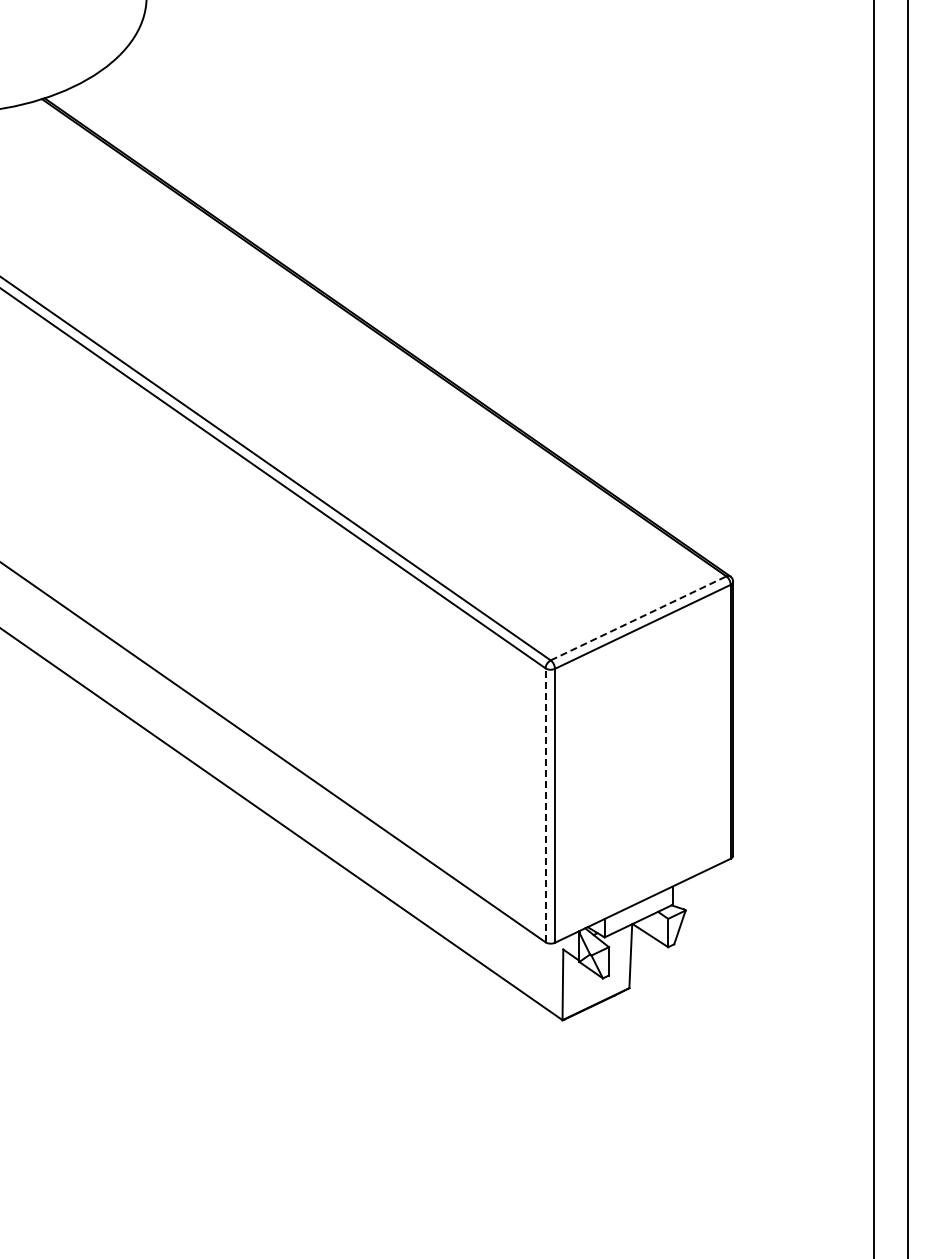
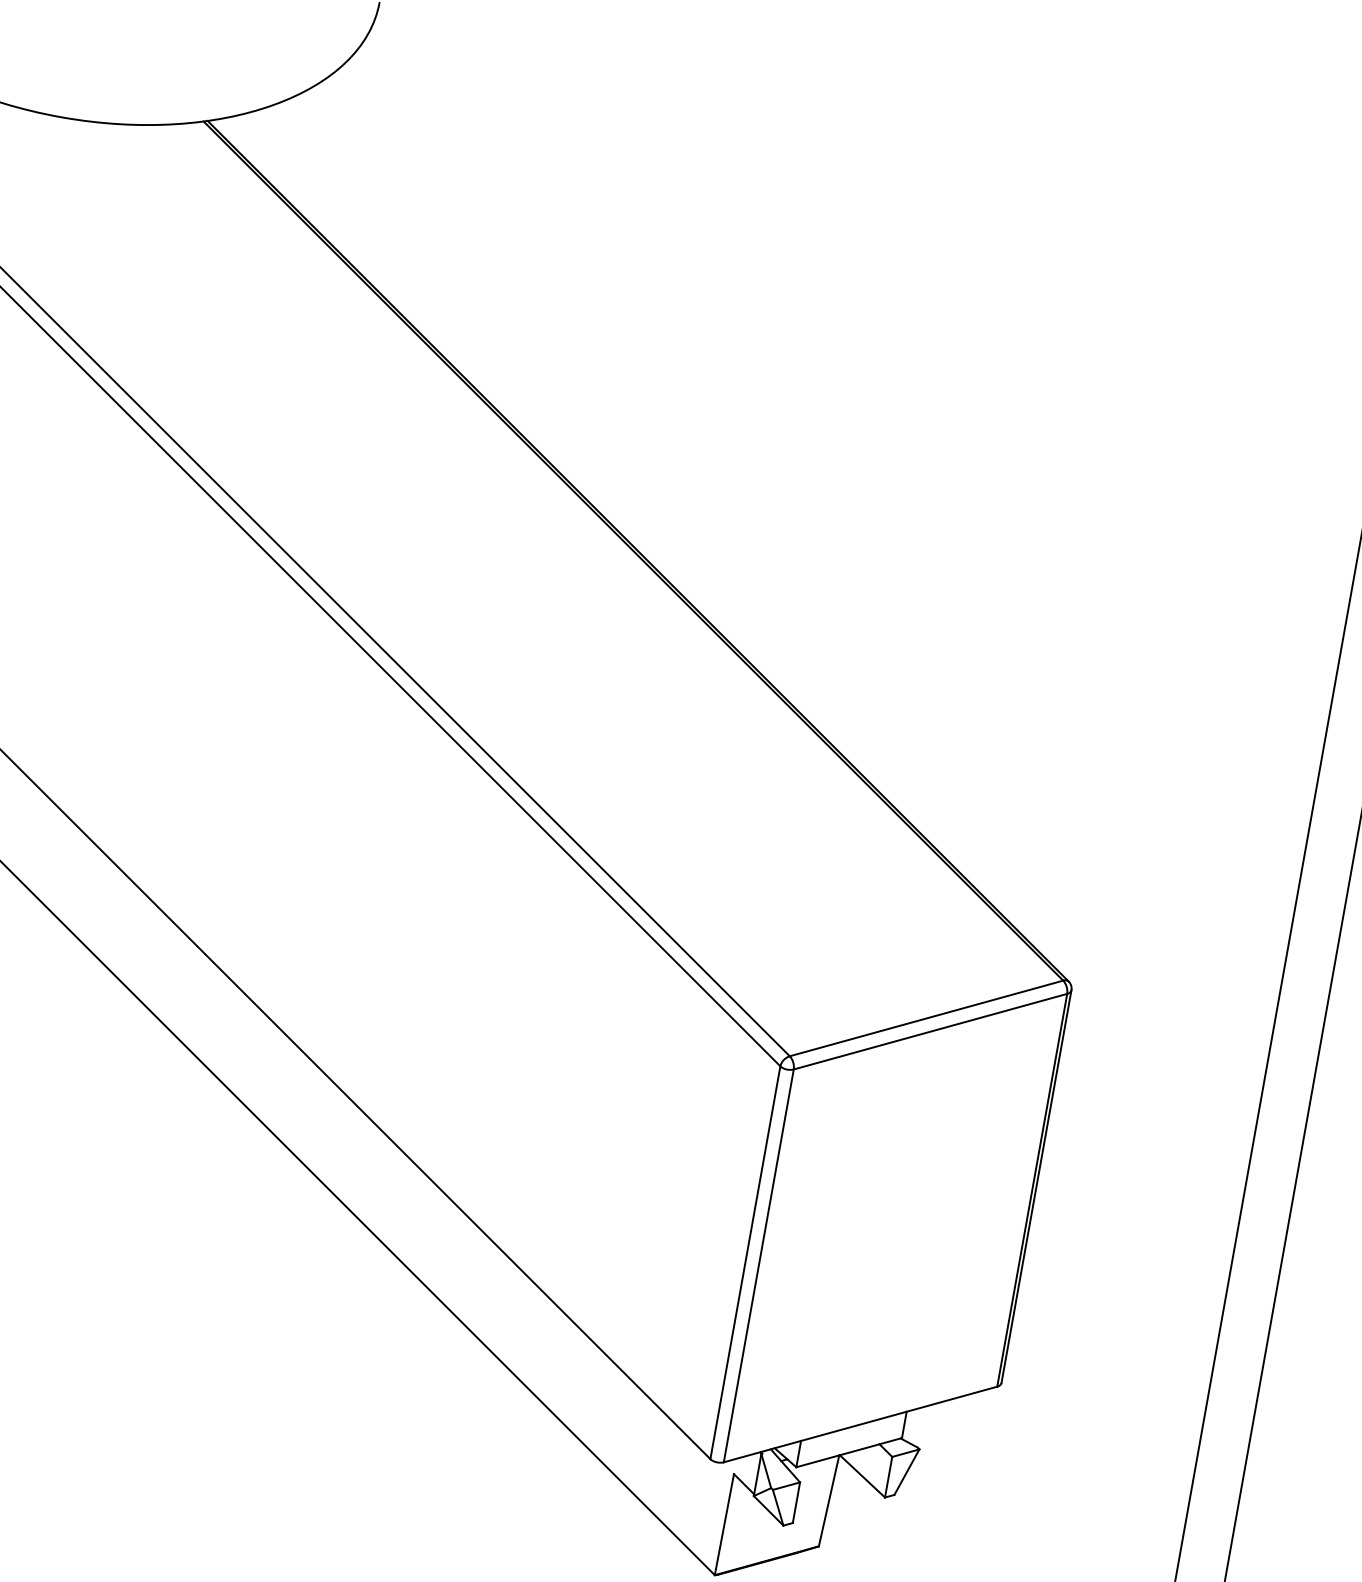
line: (639, 618) -> (927, 1018), dashed -> solid
line: (545, 805) -> (745, 1262), dashed -> solid

